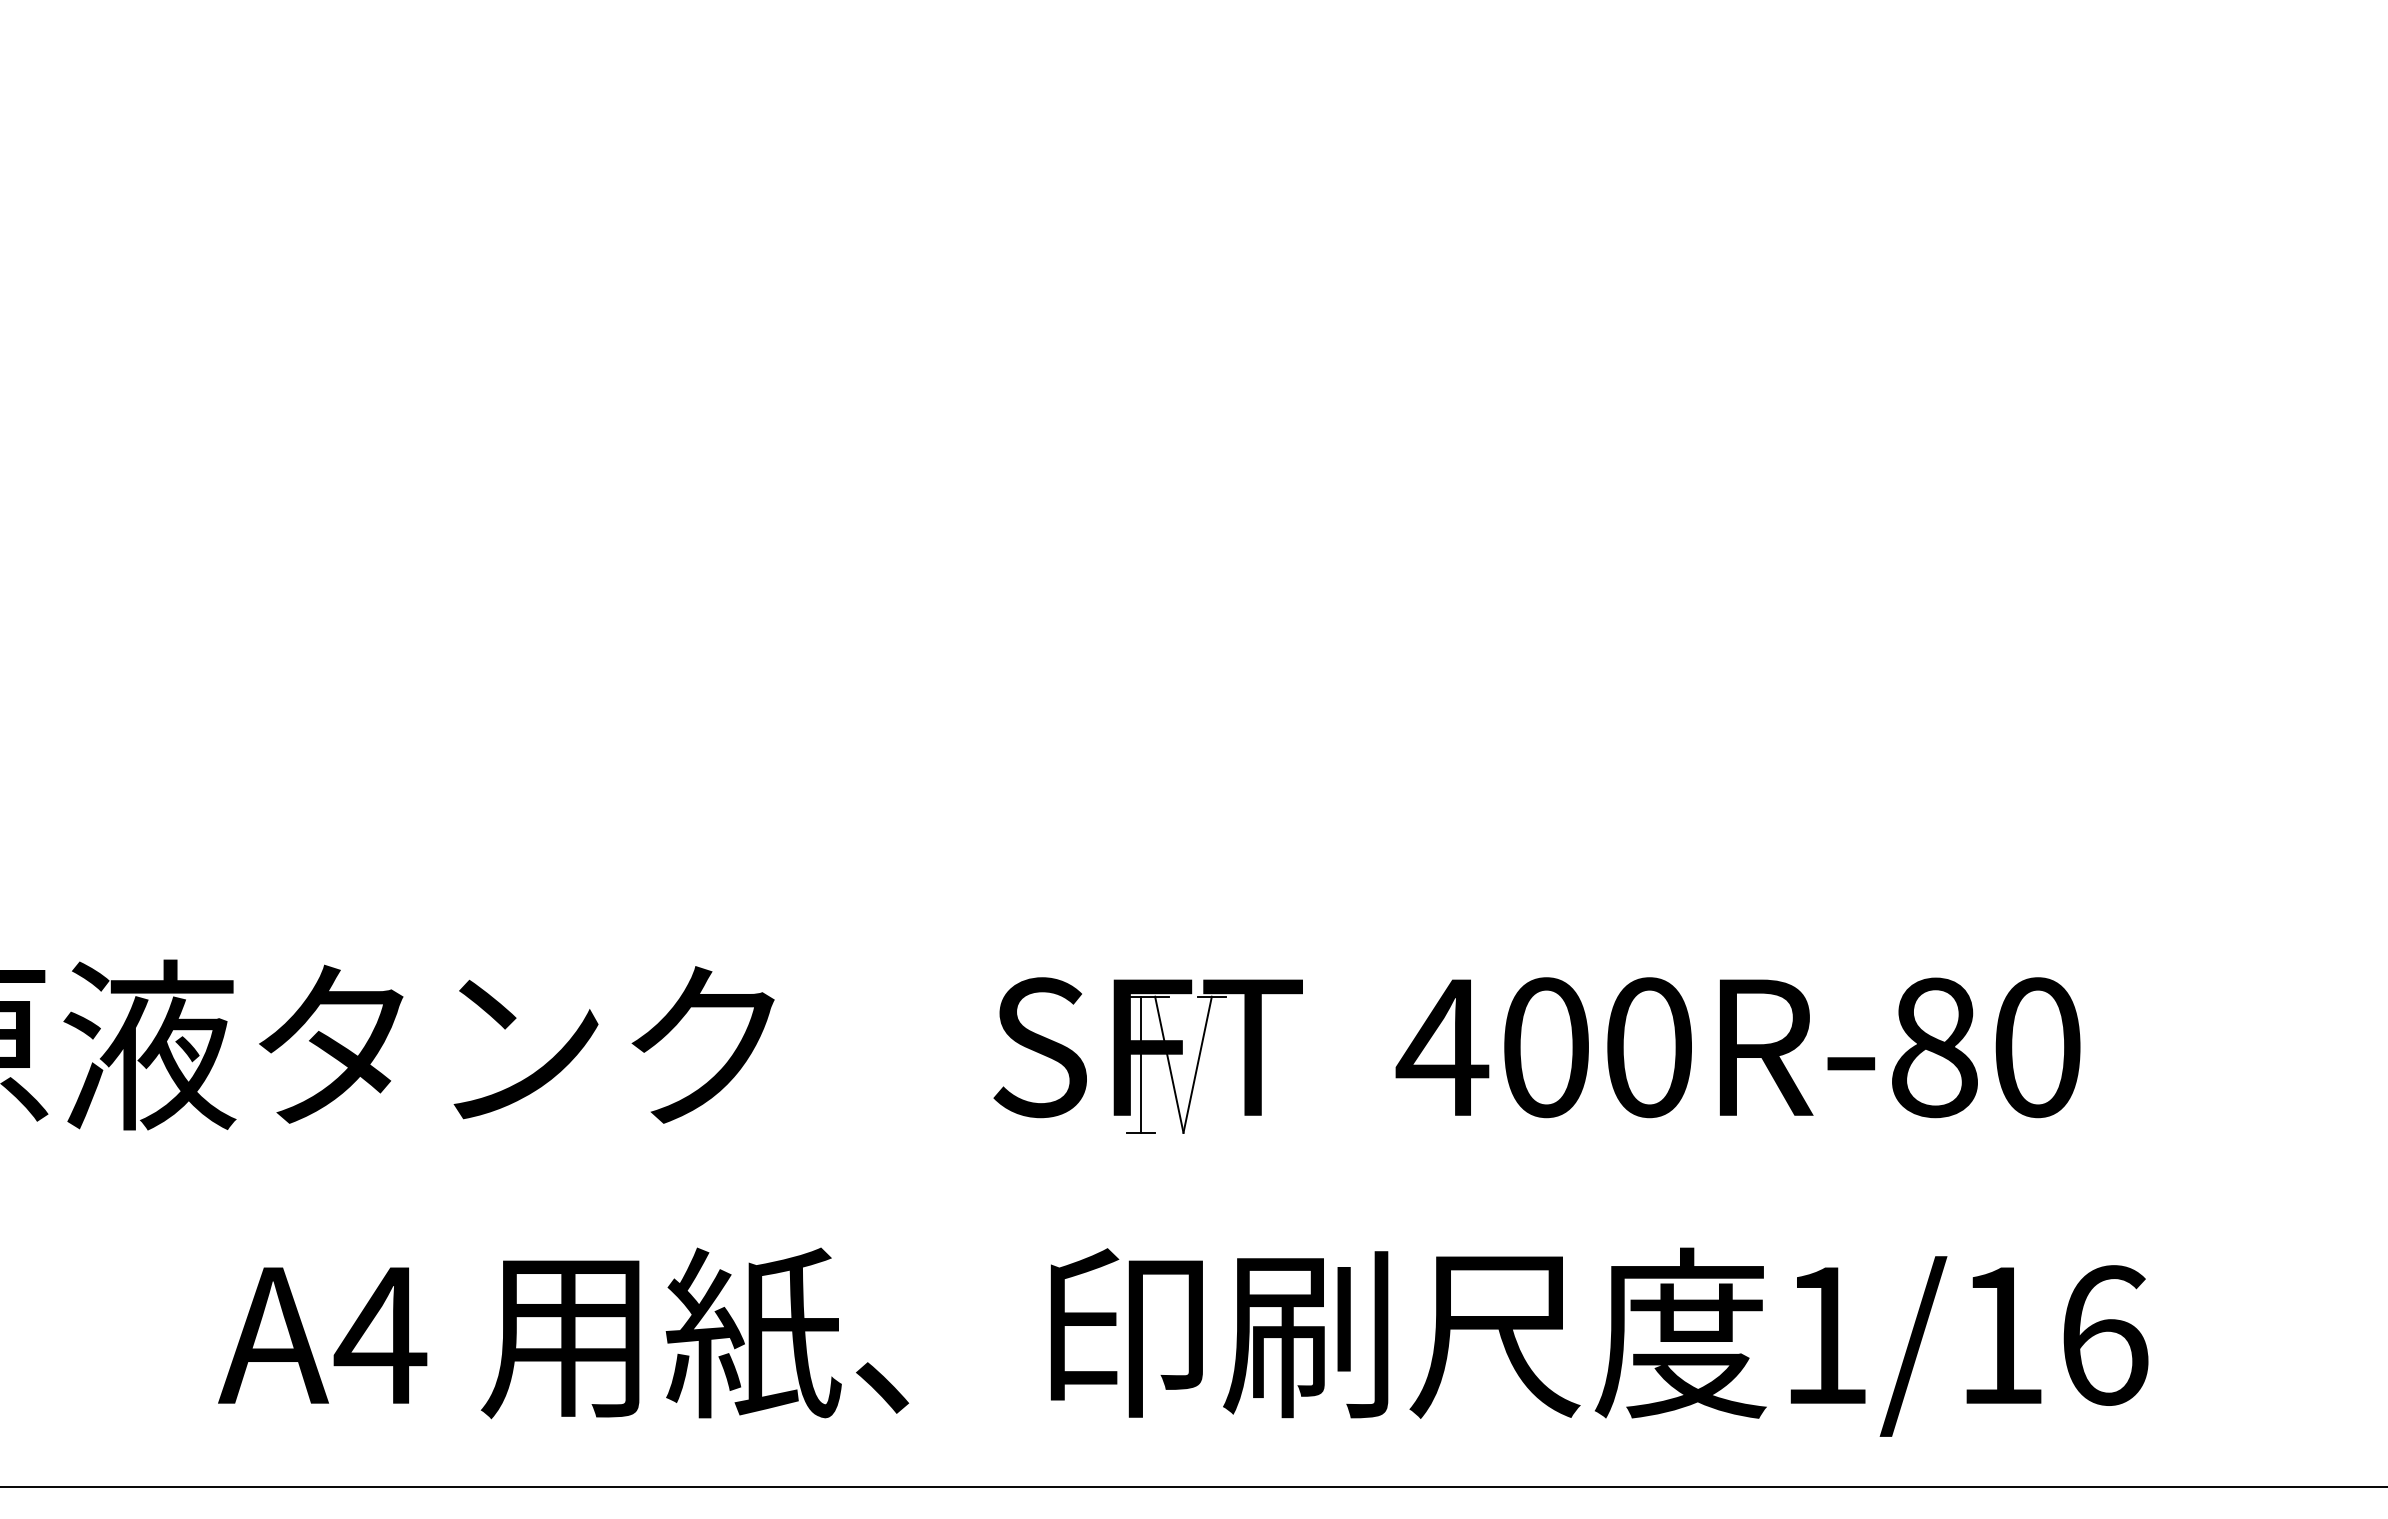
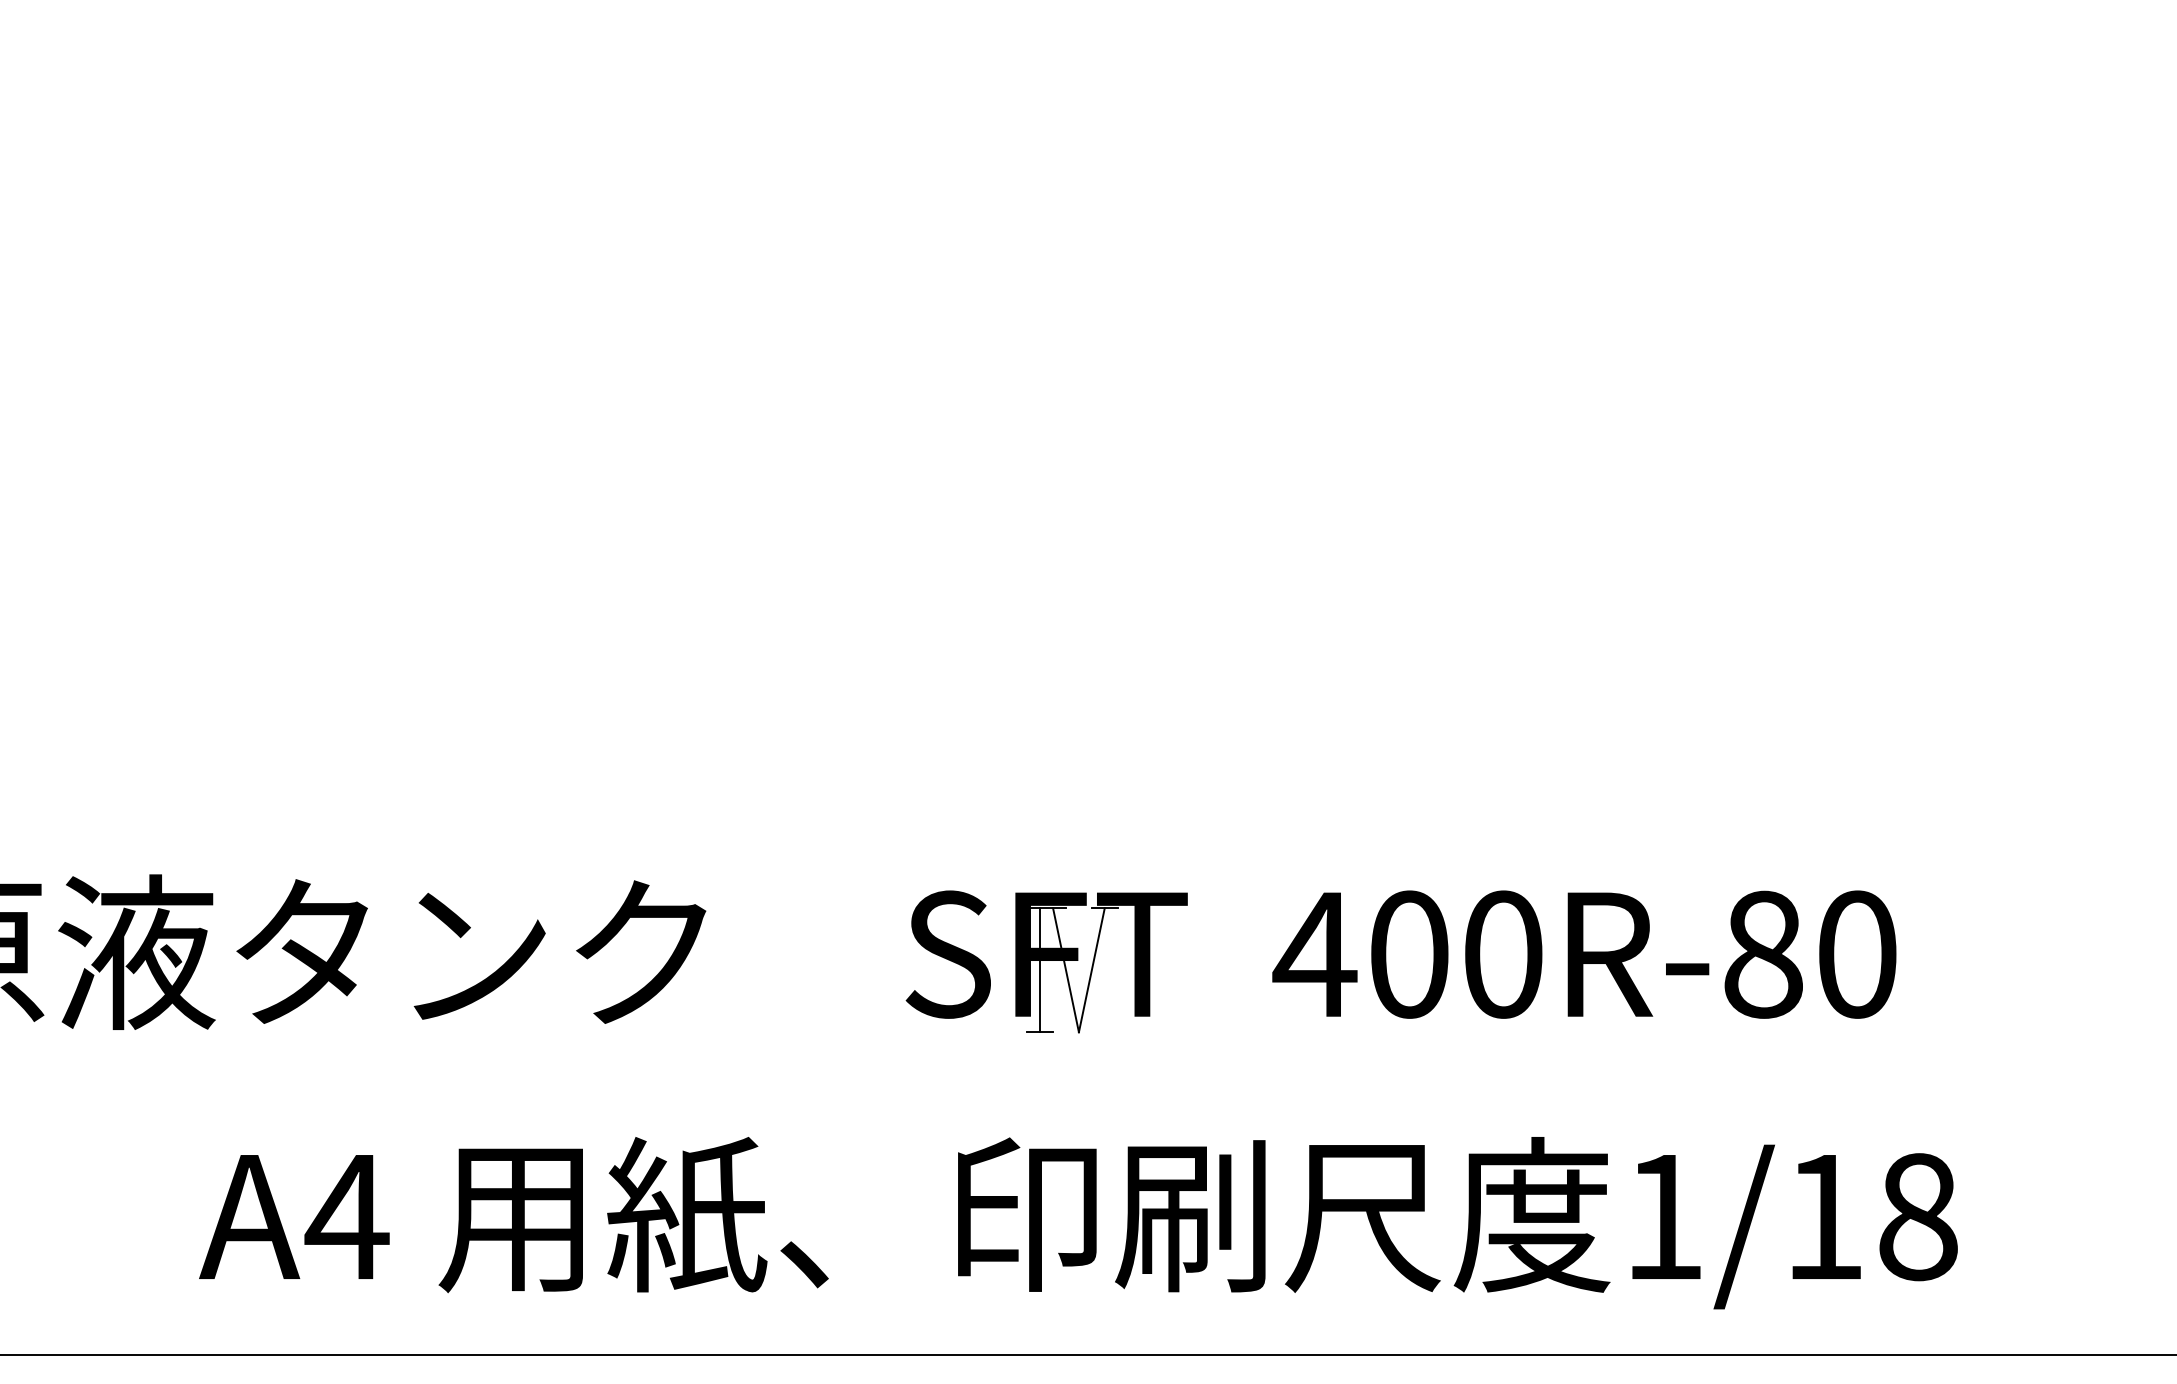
text: (2105, 1335) -> (1919, 1216), 1/16 -> 1/18

